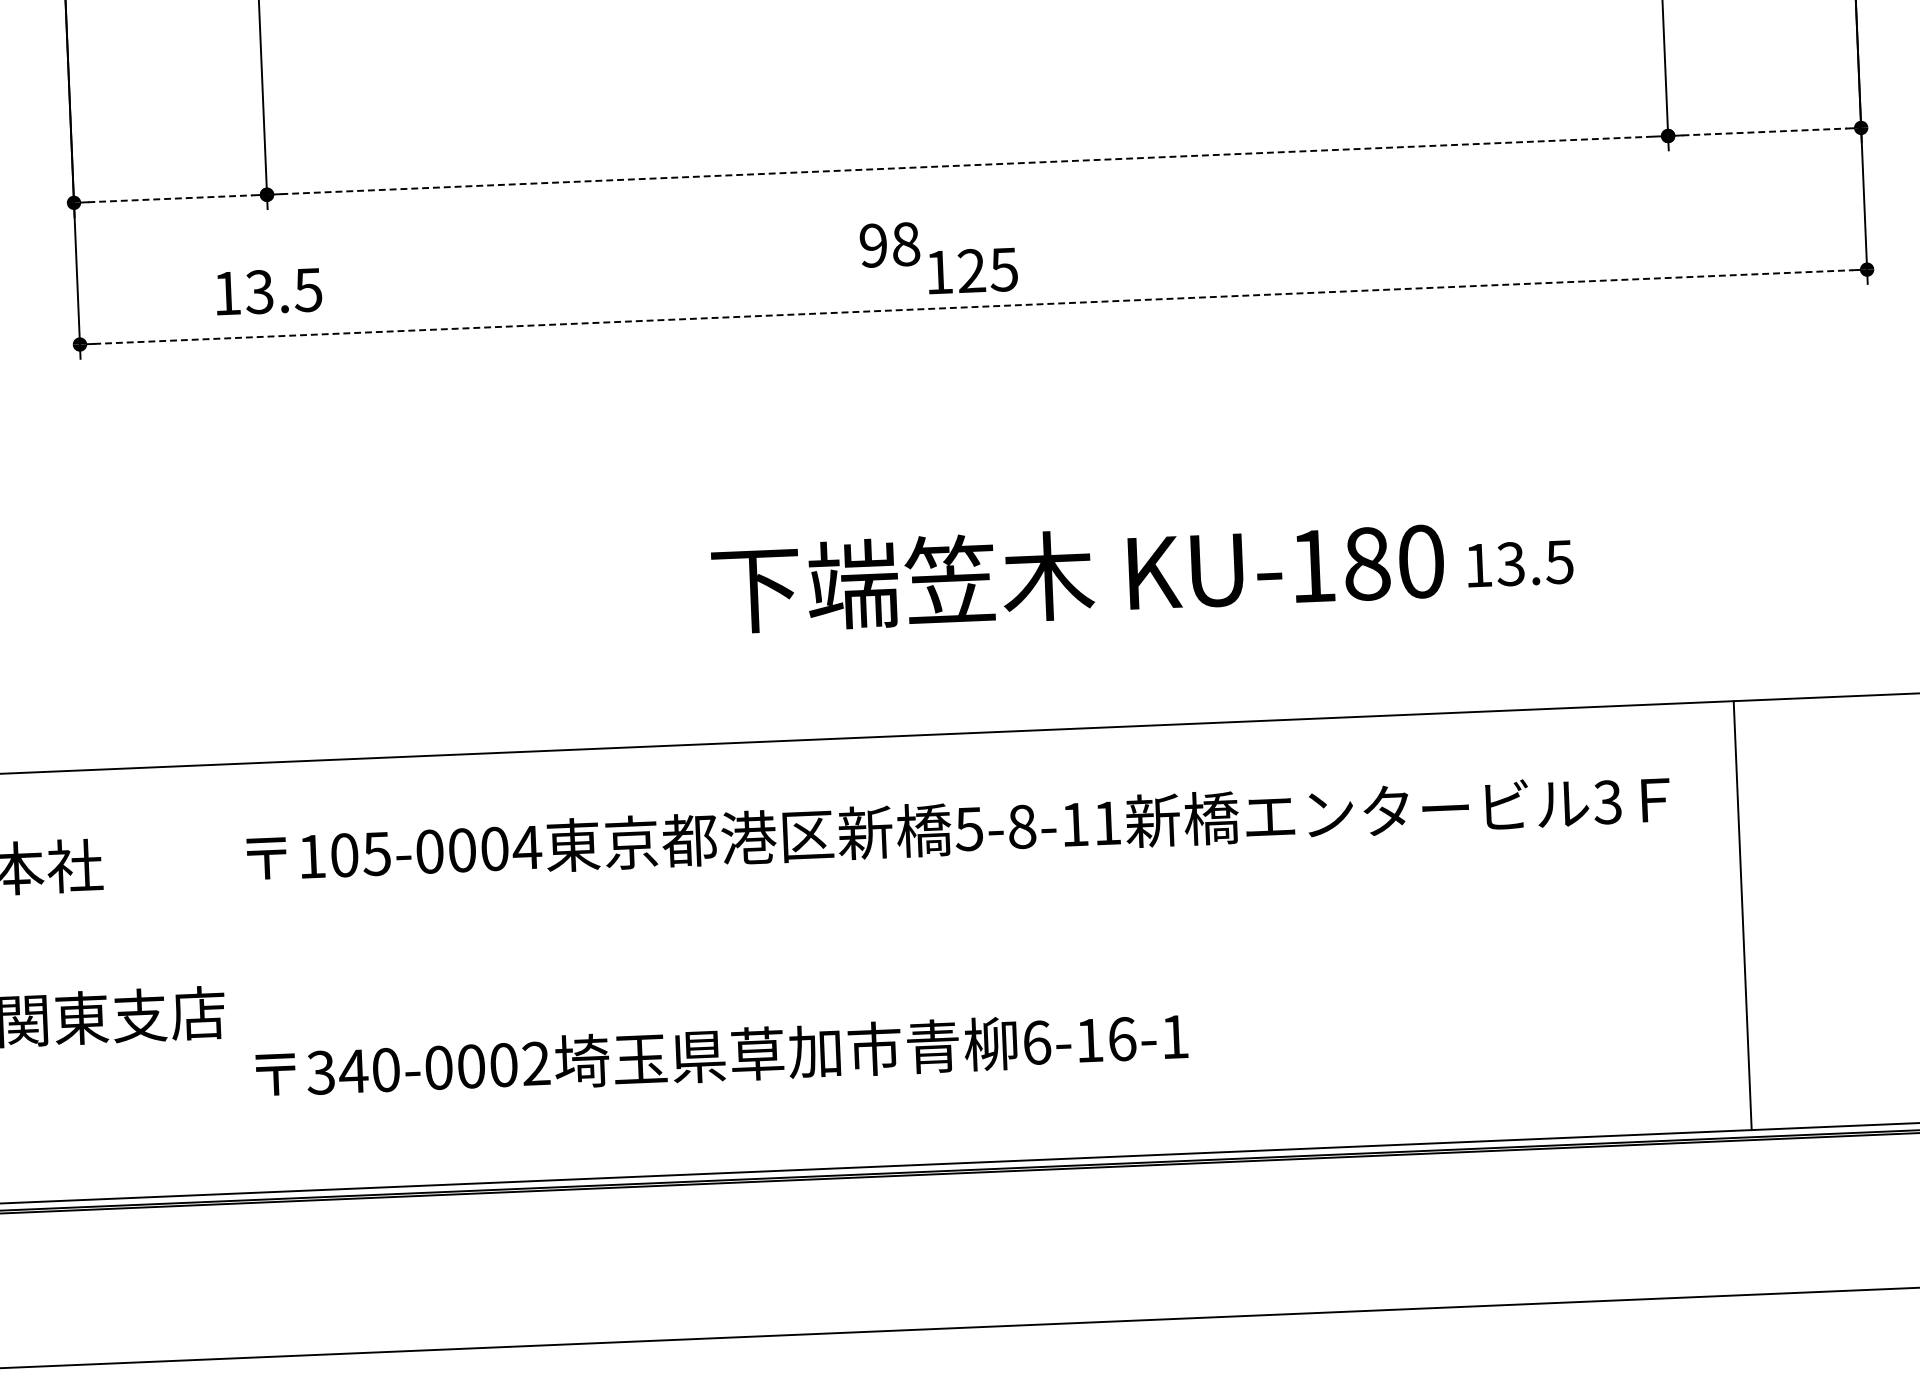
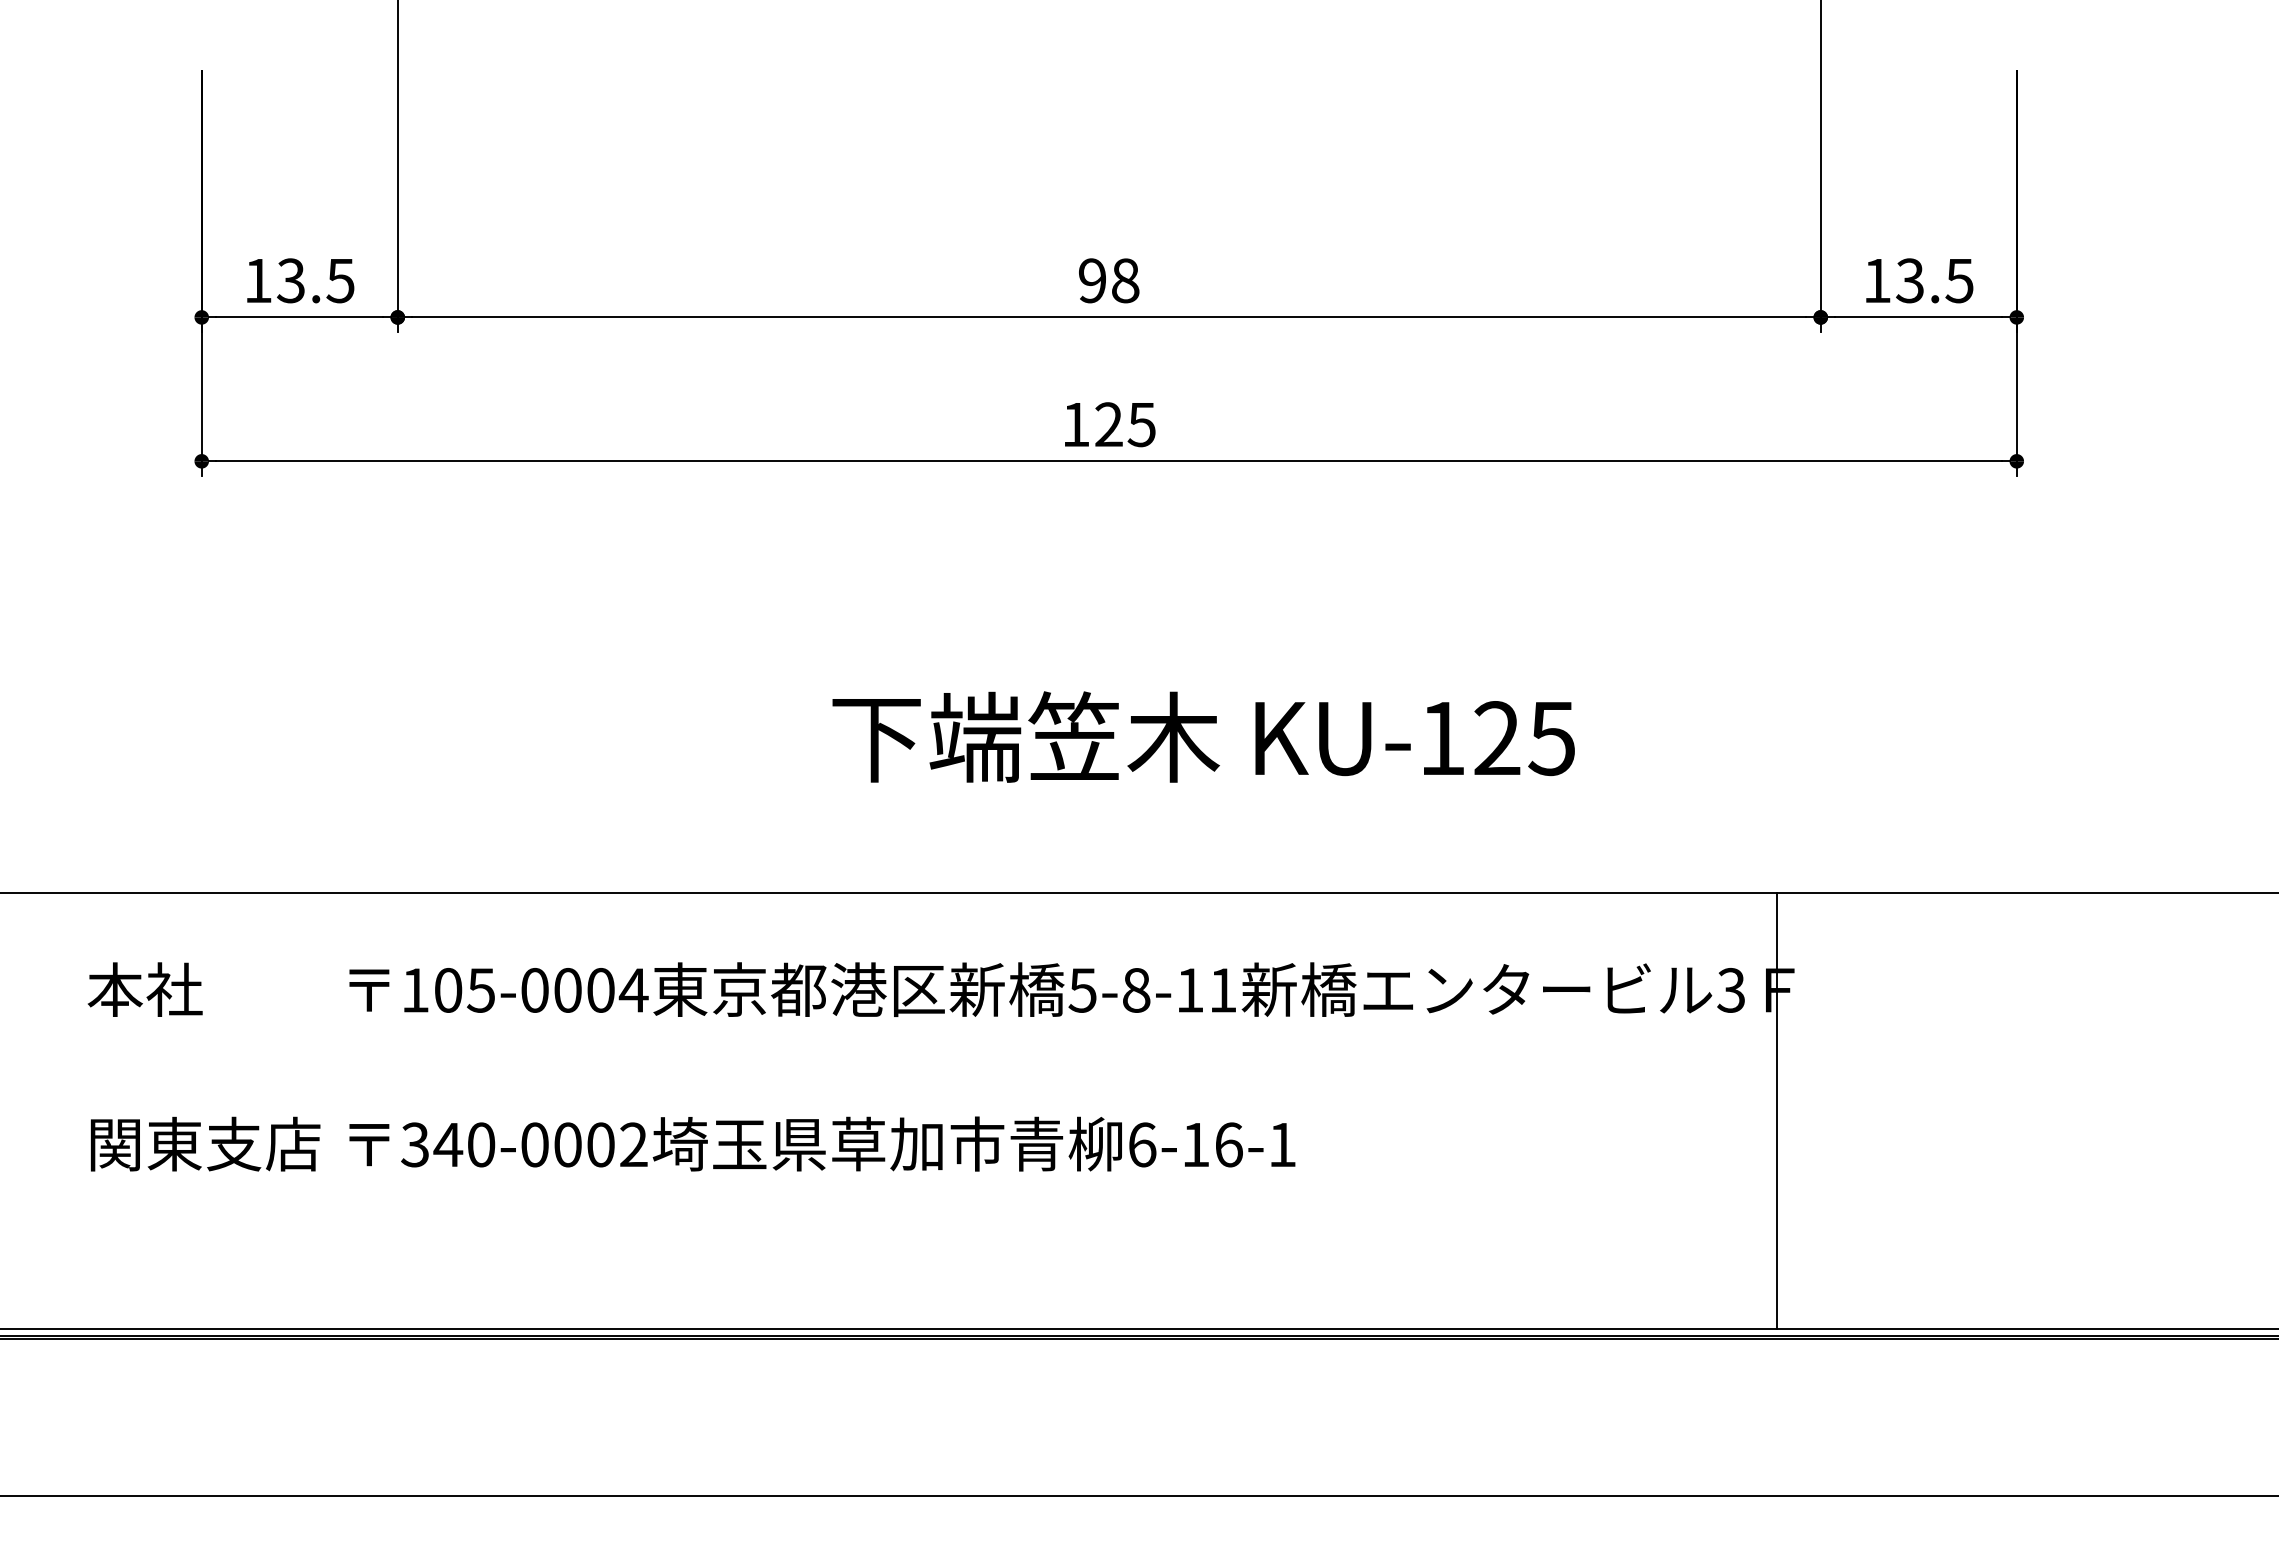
line: (1765, 132) -> (1919, 317), dashed -> solid
line: (967, 165) -> (1109, 317), dashed -> solid
line: (171, 198) -> (300, 317), dashed -> solid
text: (890, 244) -> (1109, 280), moved
text: (268, 291) -> (300, 280), moved
line: (973, 307) -> (1109, 461), dashed -> solid
text: (1393, 562) -> (1524, 738), KU-180 -> KU-125
text: (1520, 563) -> (1919, 280), moved
line: (1742, 915) -> (1777, 1110), moved
text: (722, 1054) -> (822, 1143), moved

